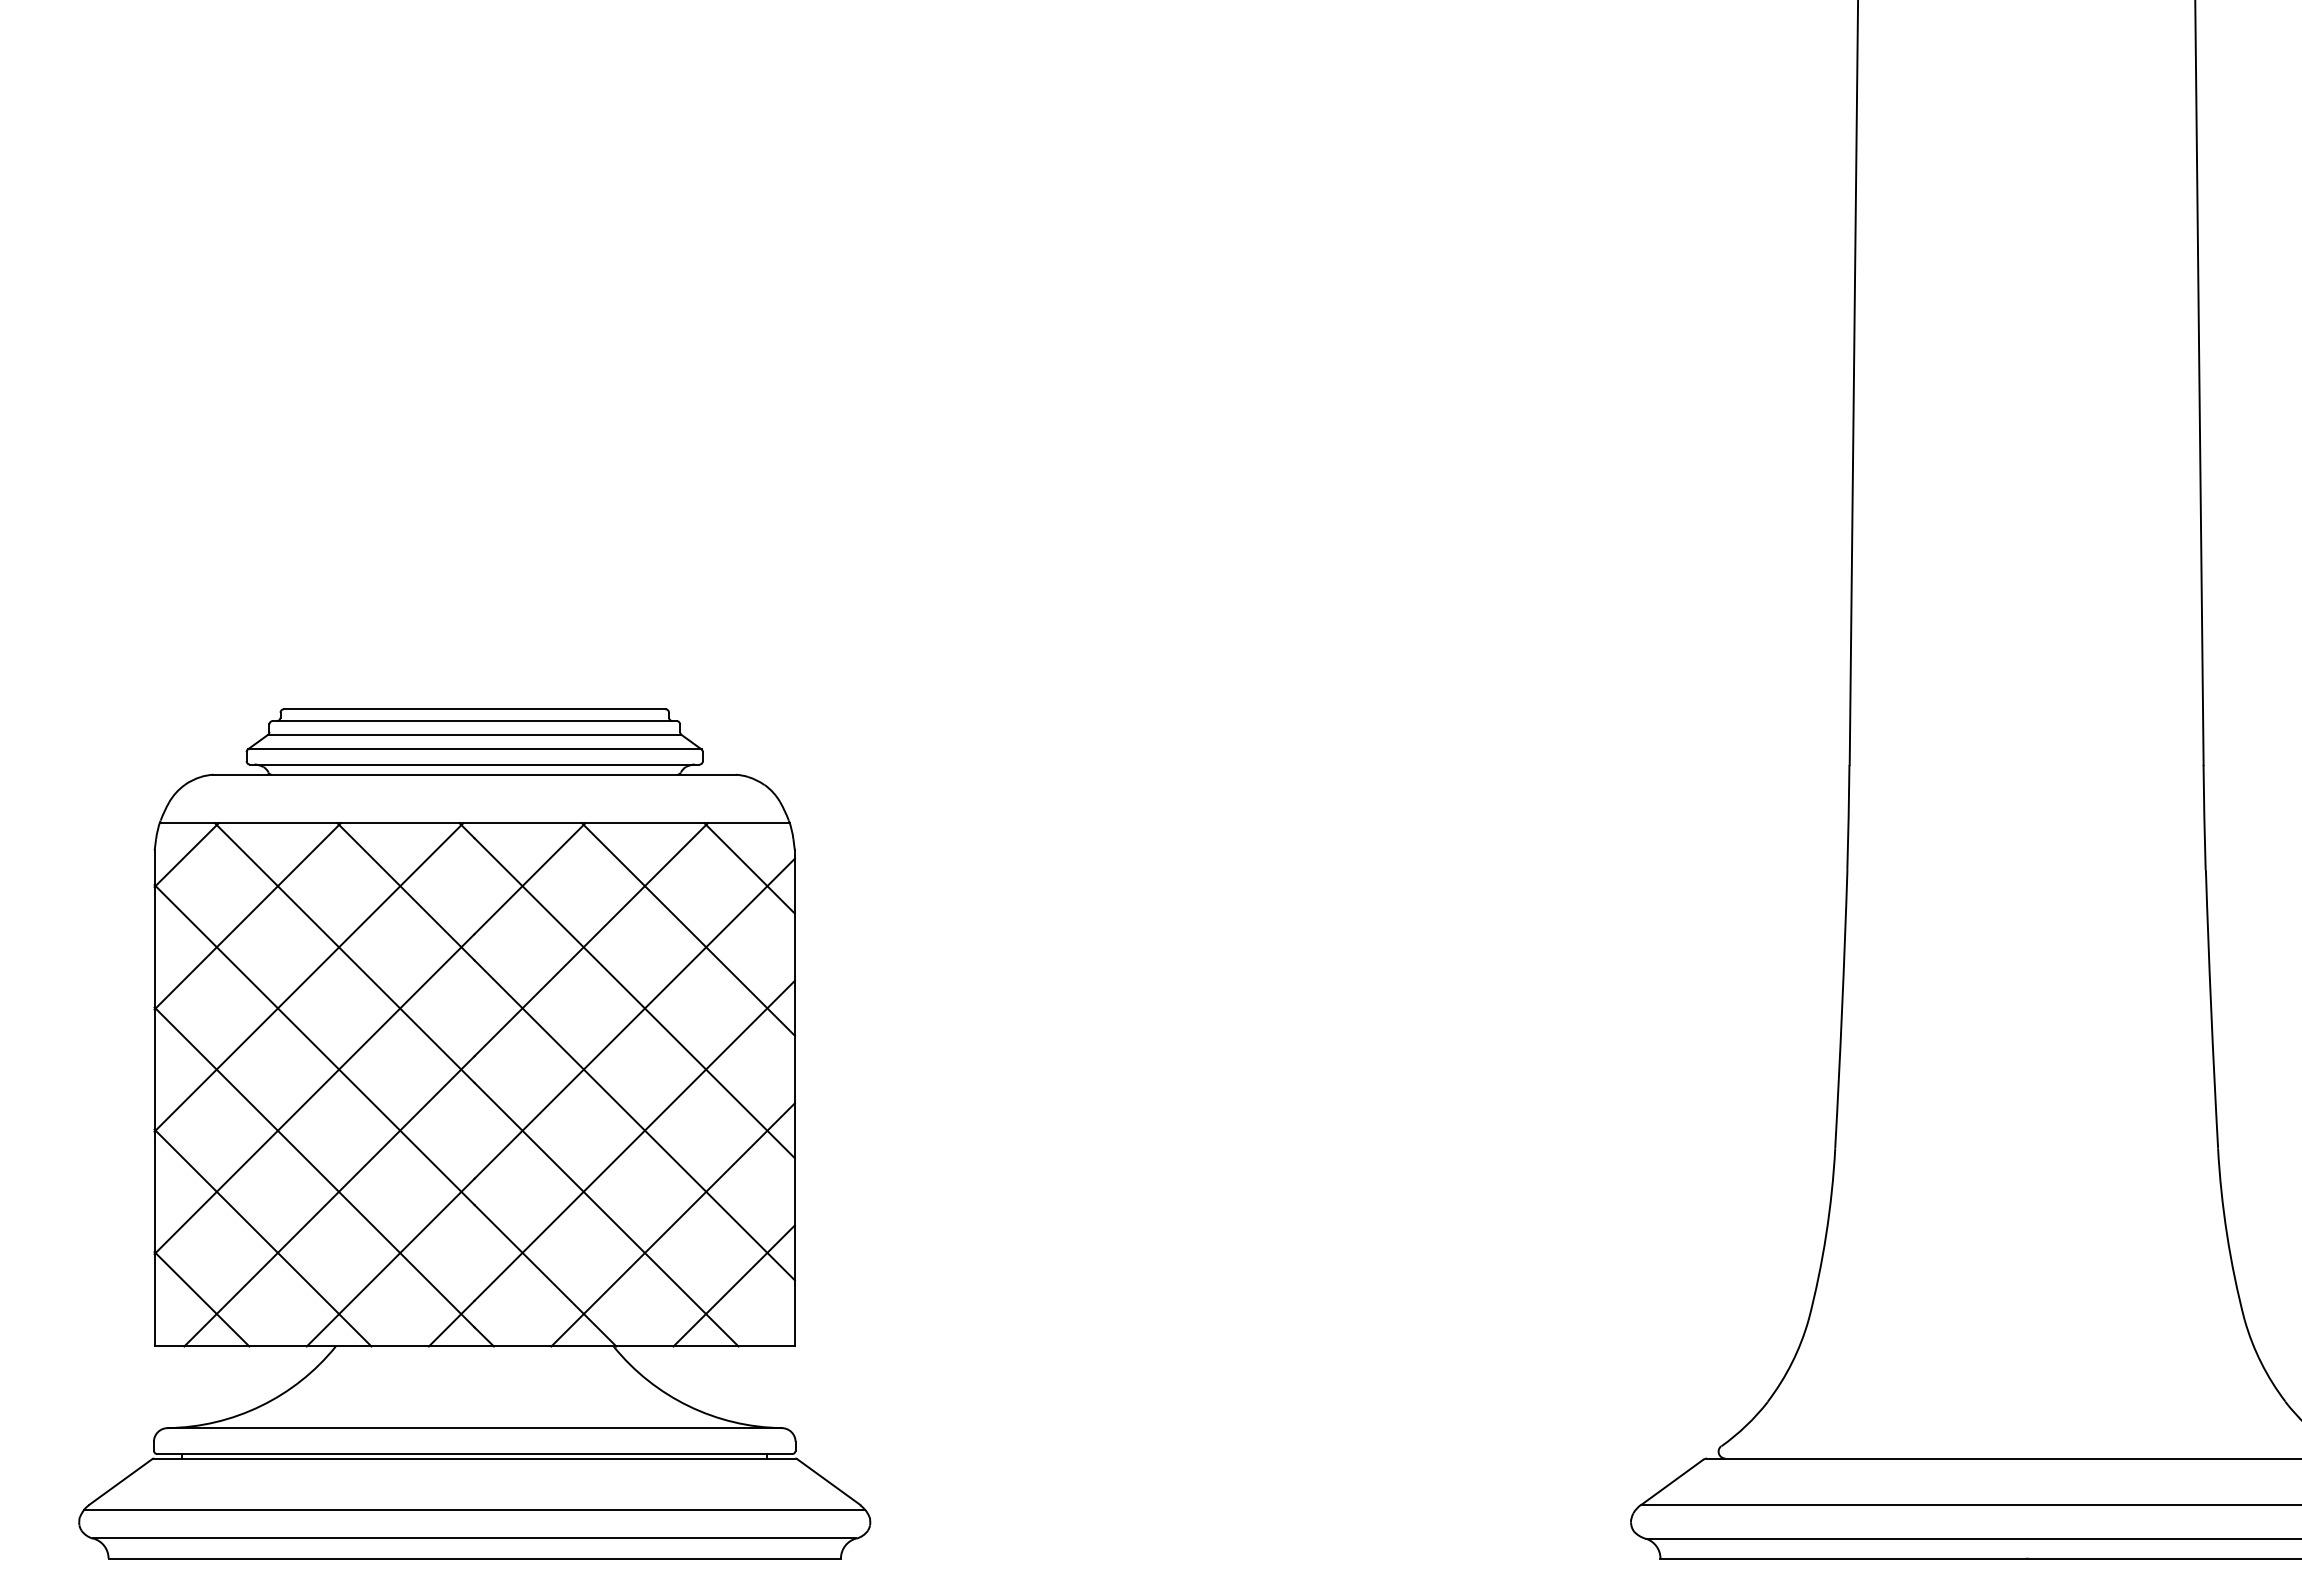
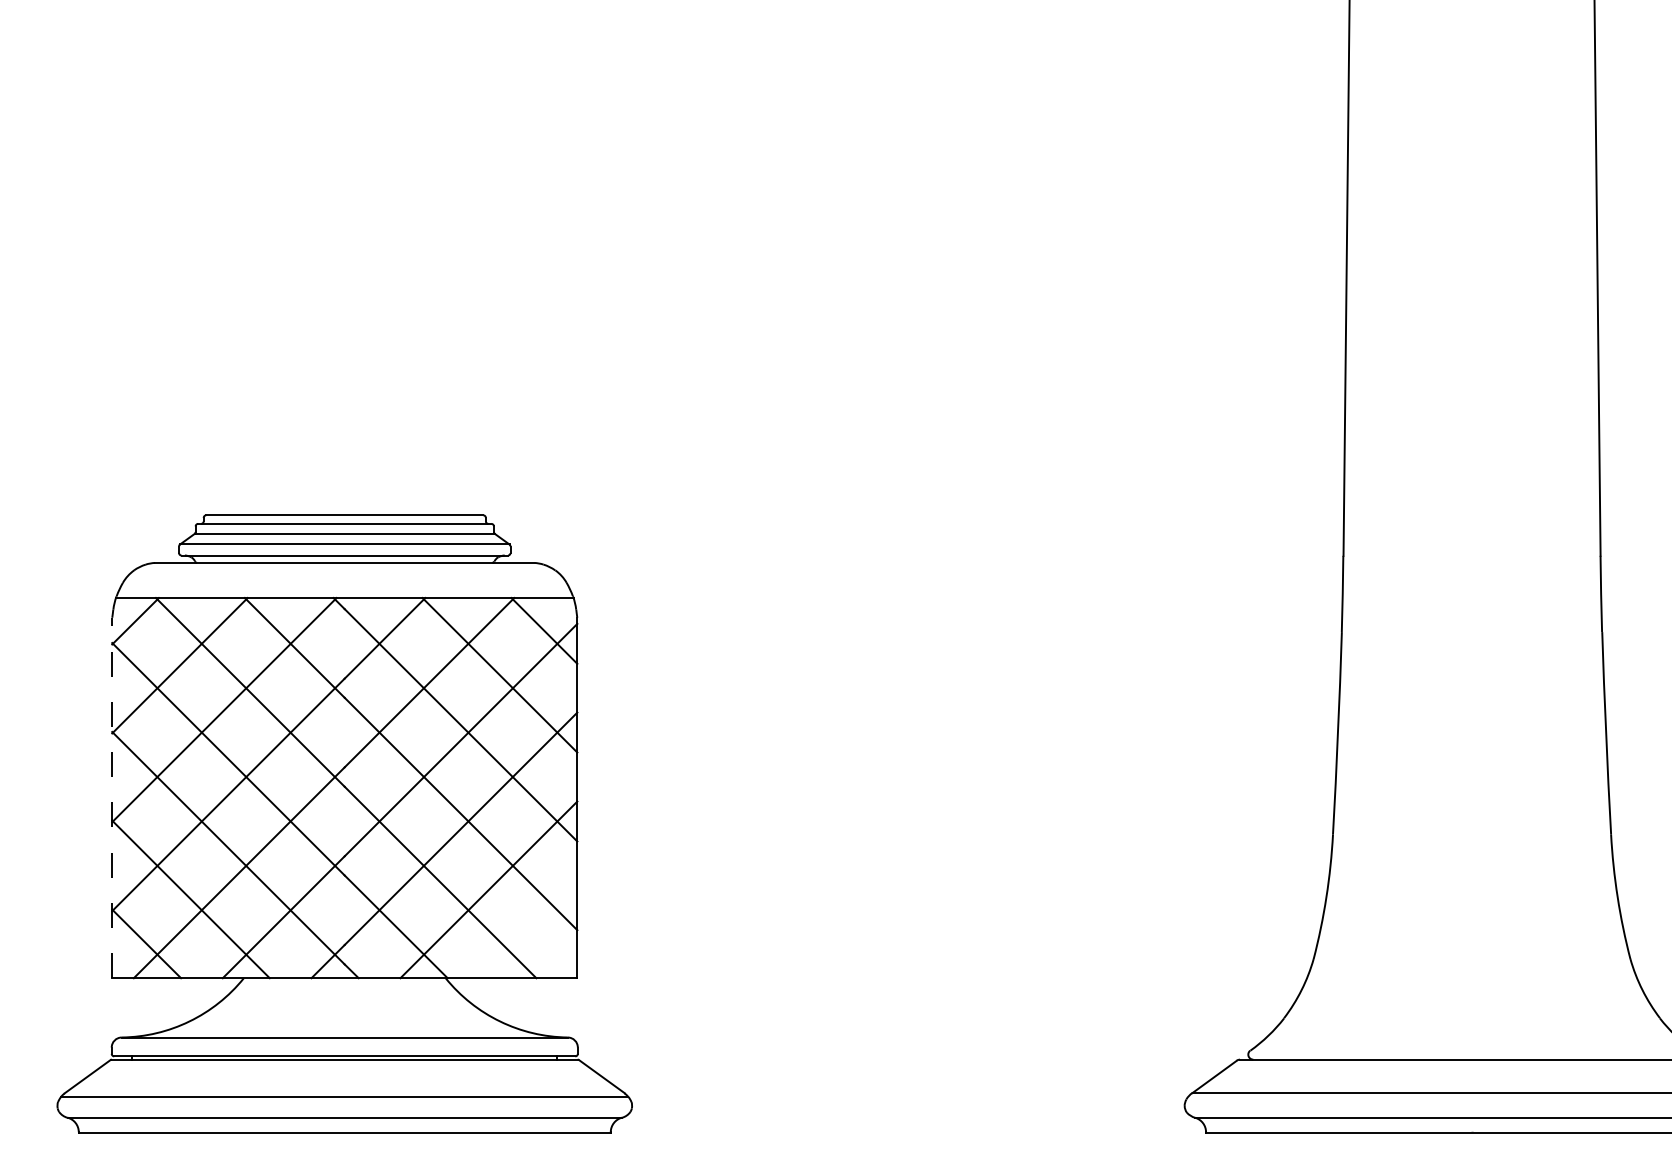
line: (154, 1097) -> (112, 797), solid -> dashed
line: (734, 1286) -> (533, 934), removed

